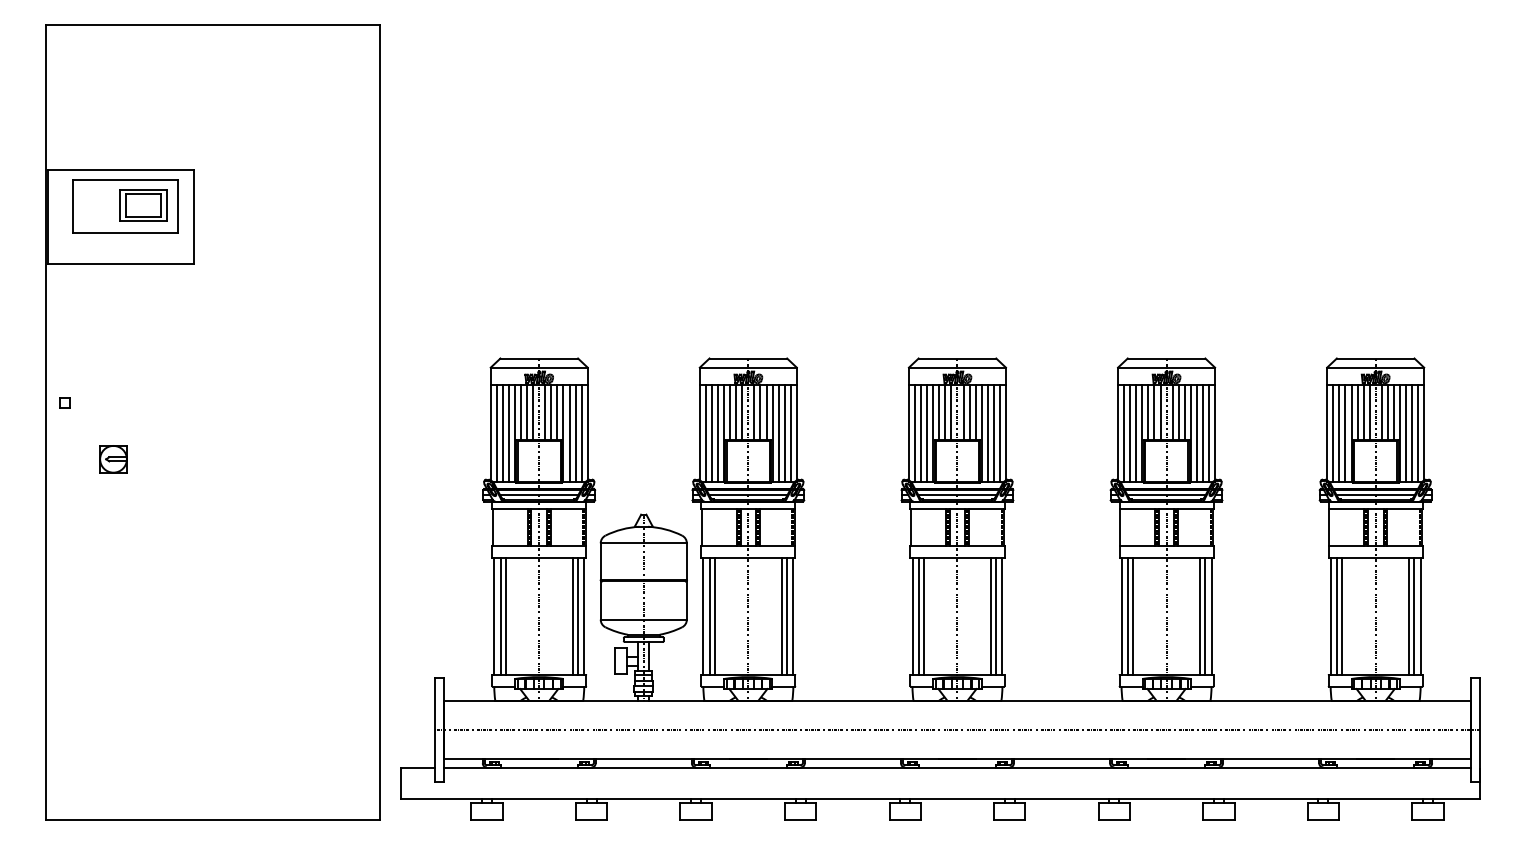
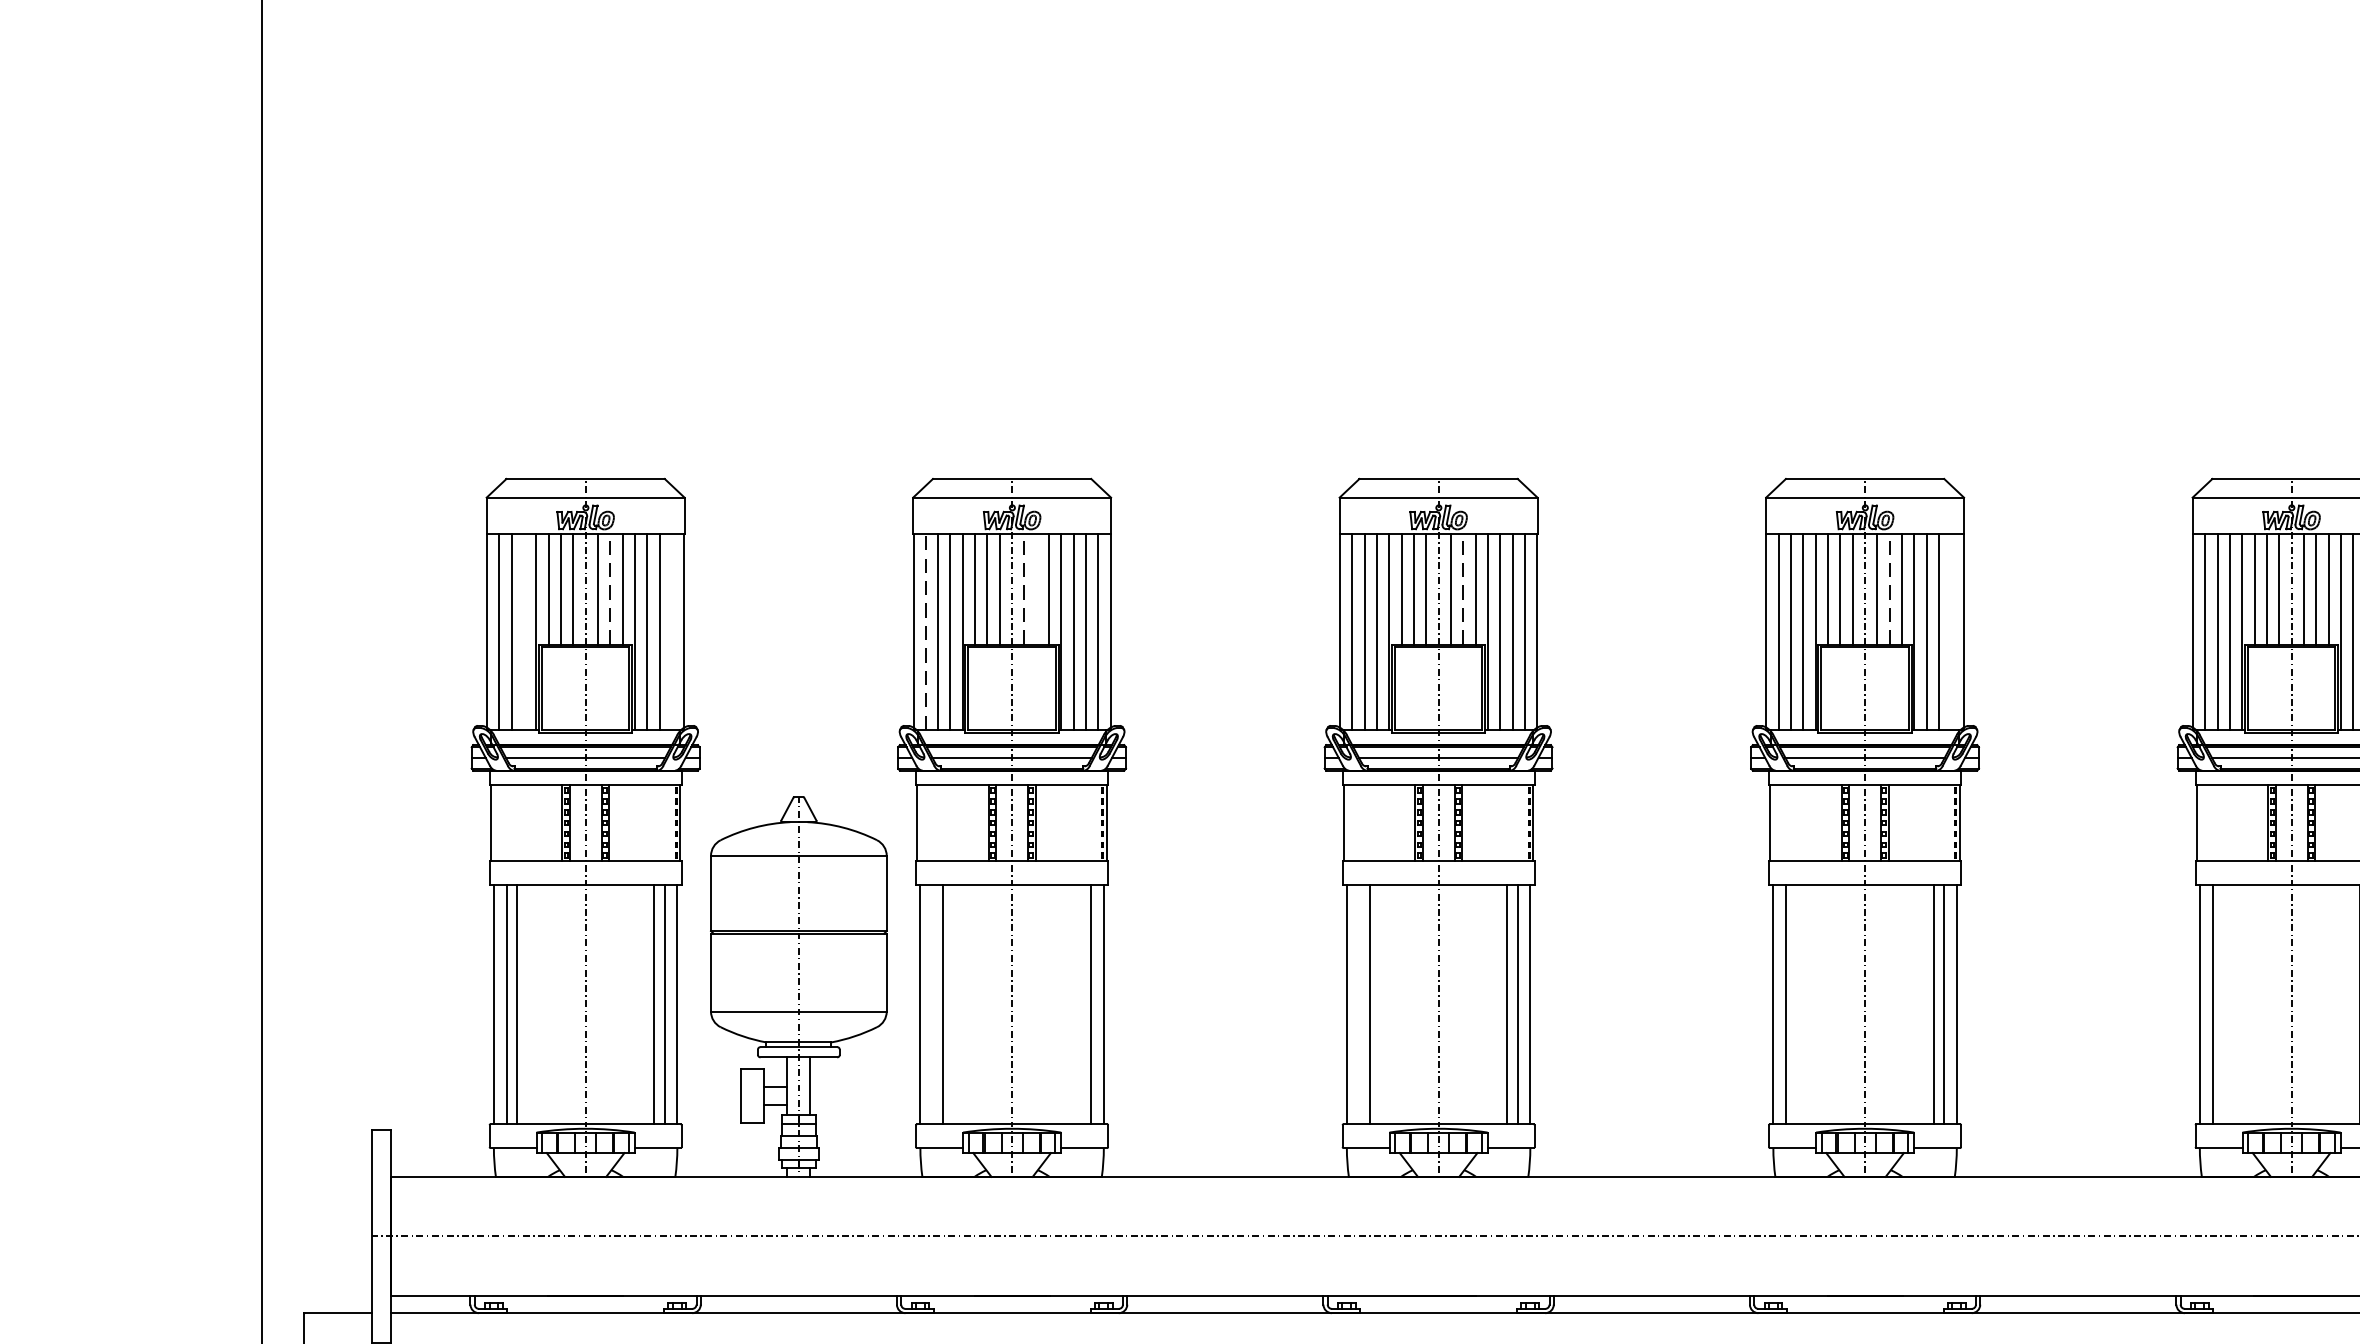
line: (551, 412) -> (610, 589), solid -> dashed
line: (754, 412) -> (1024, 589), solid -> dashed
line: (760, 412) -> (1036, 589), removed
line: (969, 412) -> (1463, 589), solid -> dashed
line: (1178, 412) -> (1889, 589), solid -> dashed
line: (706, 432) -> (926, 629), solid -> dashed
line: (509, 433) -> (524, 631), removed
line: (581, 433) -> (671, 631), removed
line: (1208, 433) -> (1950, 631), removed
line: (709, 615) -> (932, 1003), removed
line: (782, 615) -> (1081, 1003), removed
line: (918, 615) -> (1359, 1003), removed
line: (1132, 615) -> (1795, 1003), removed
line: (1341, 615) -> (2221, 1003), removed

